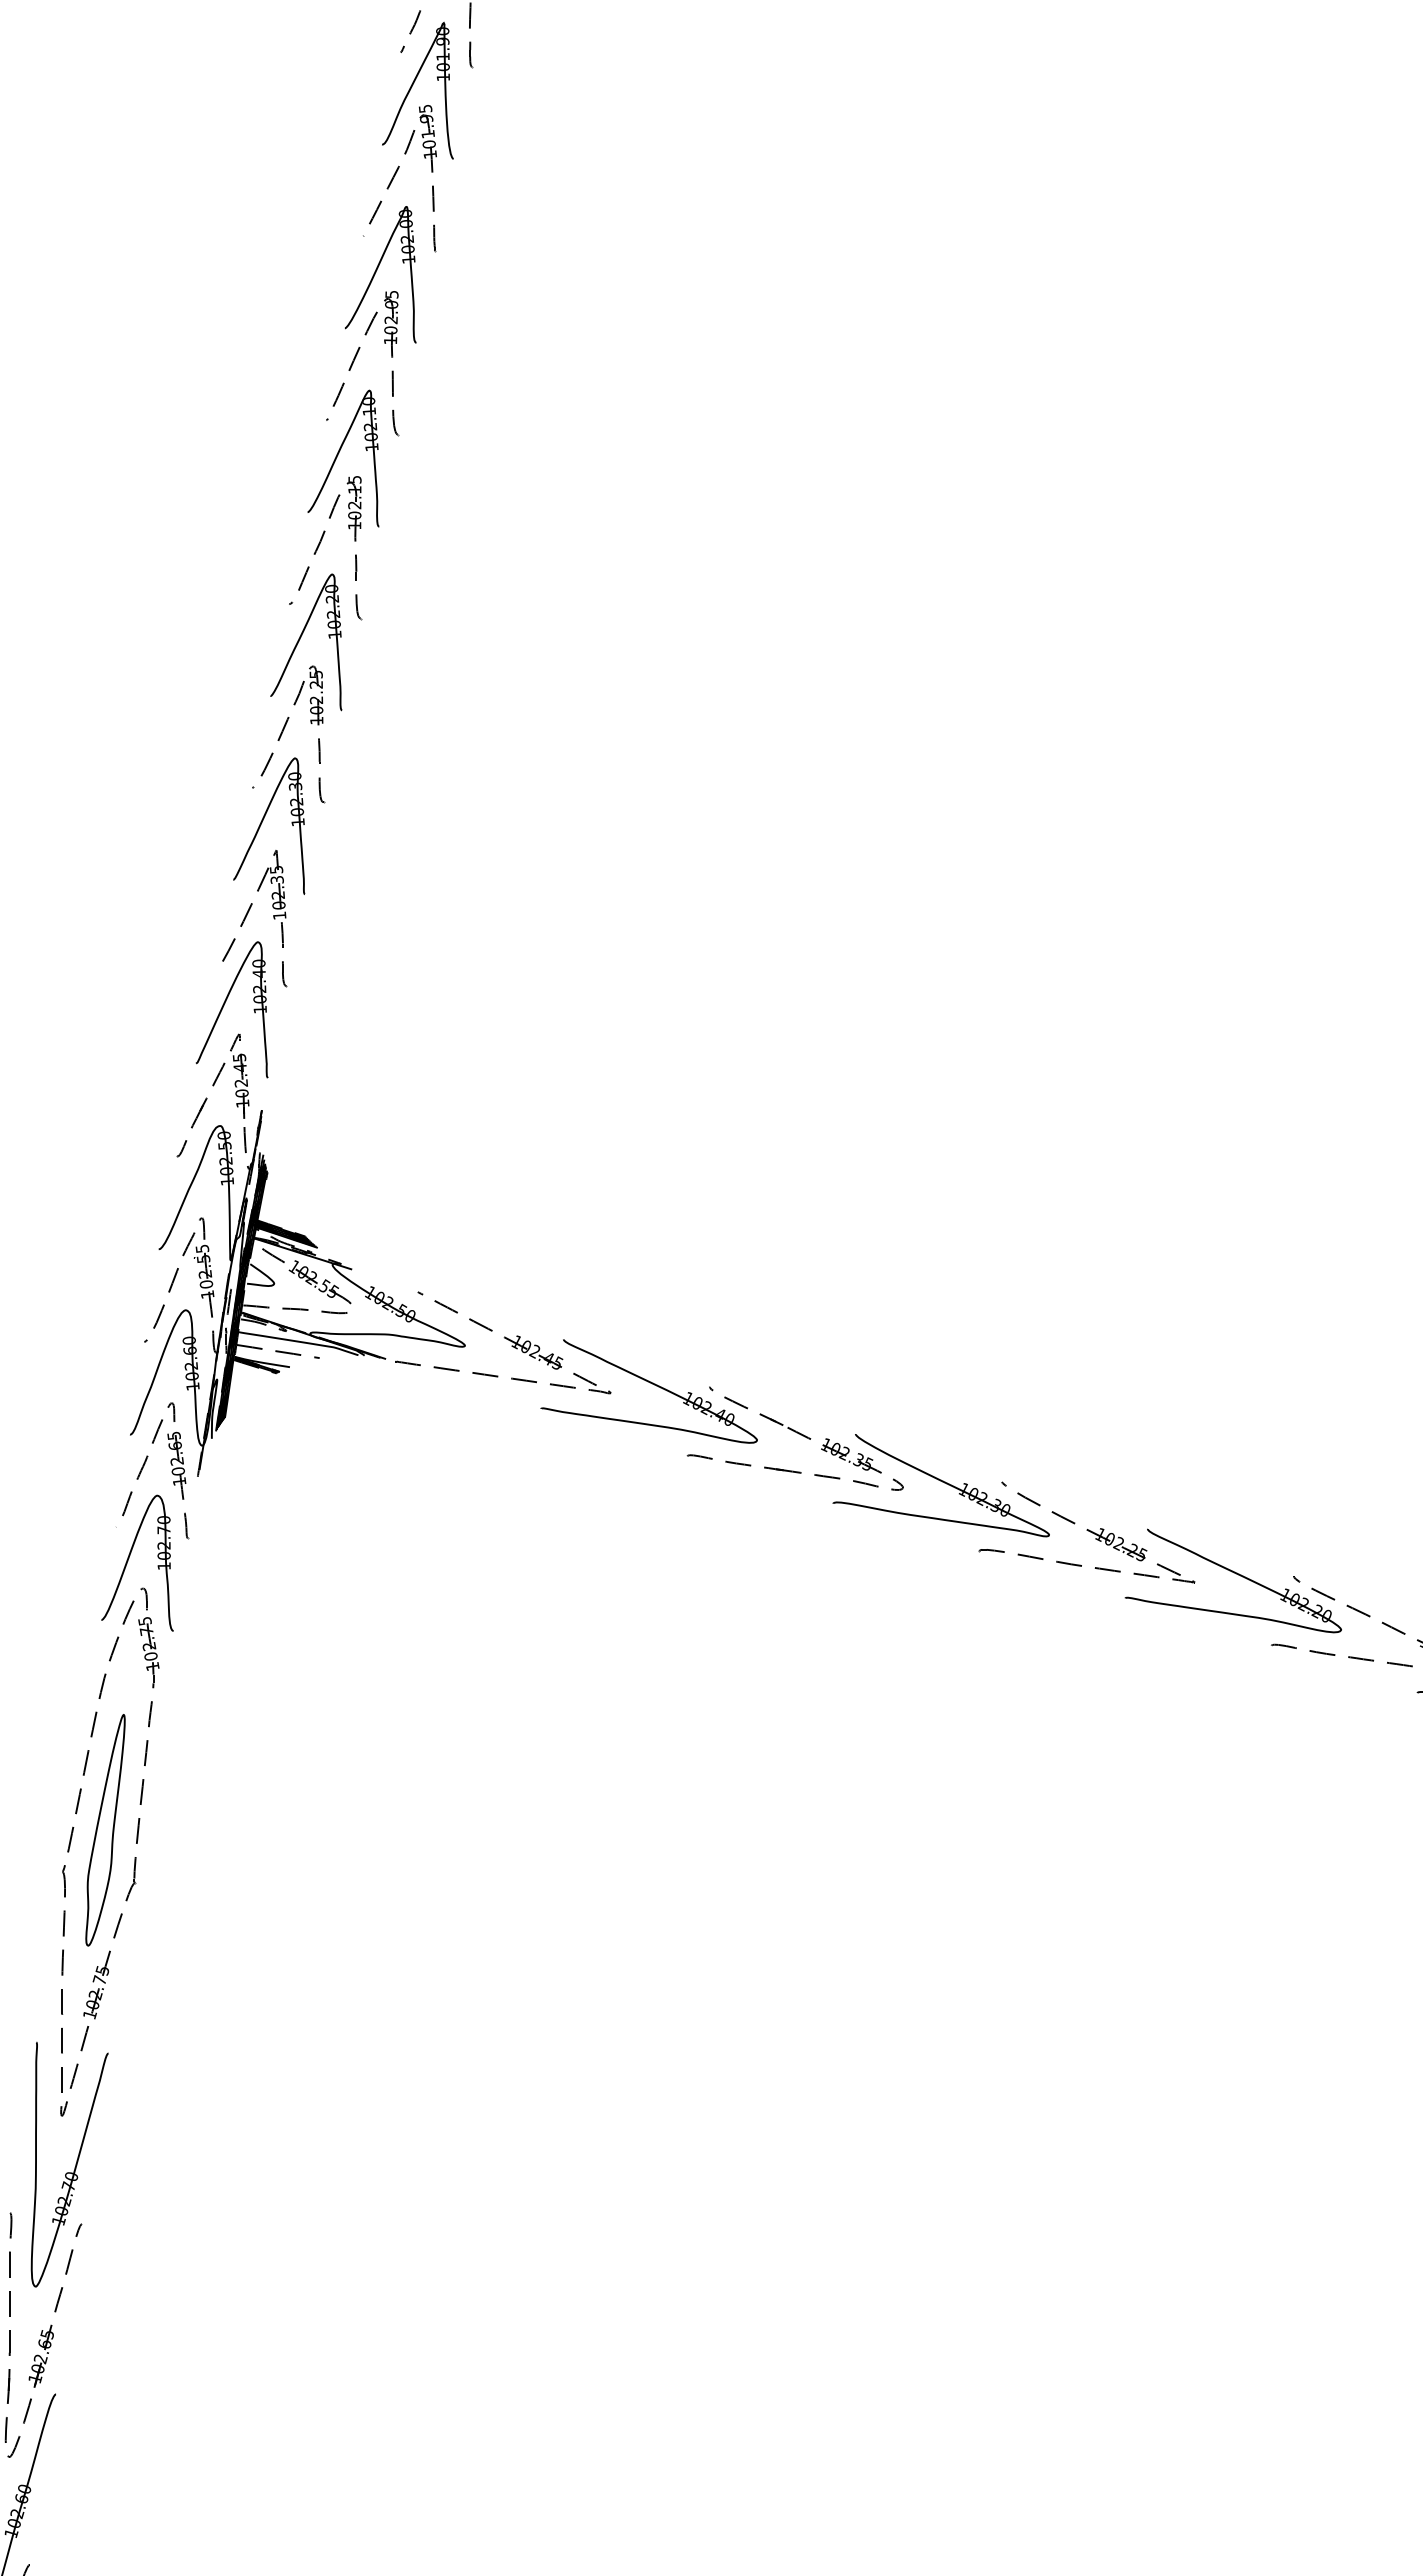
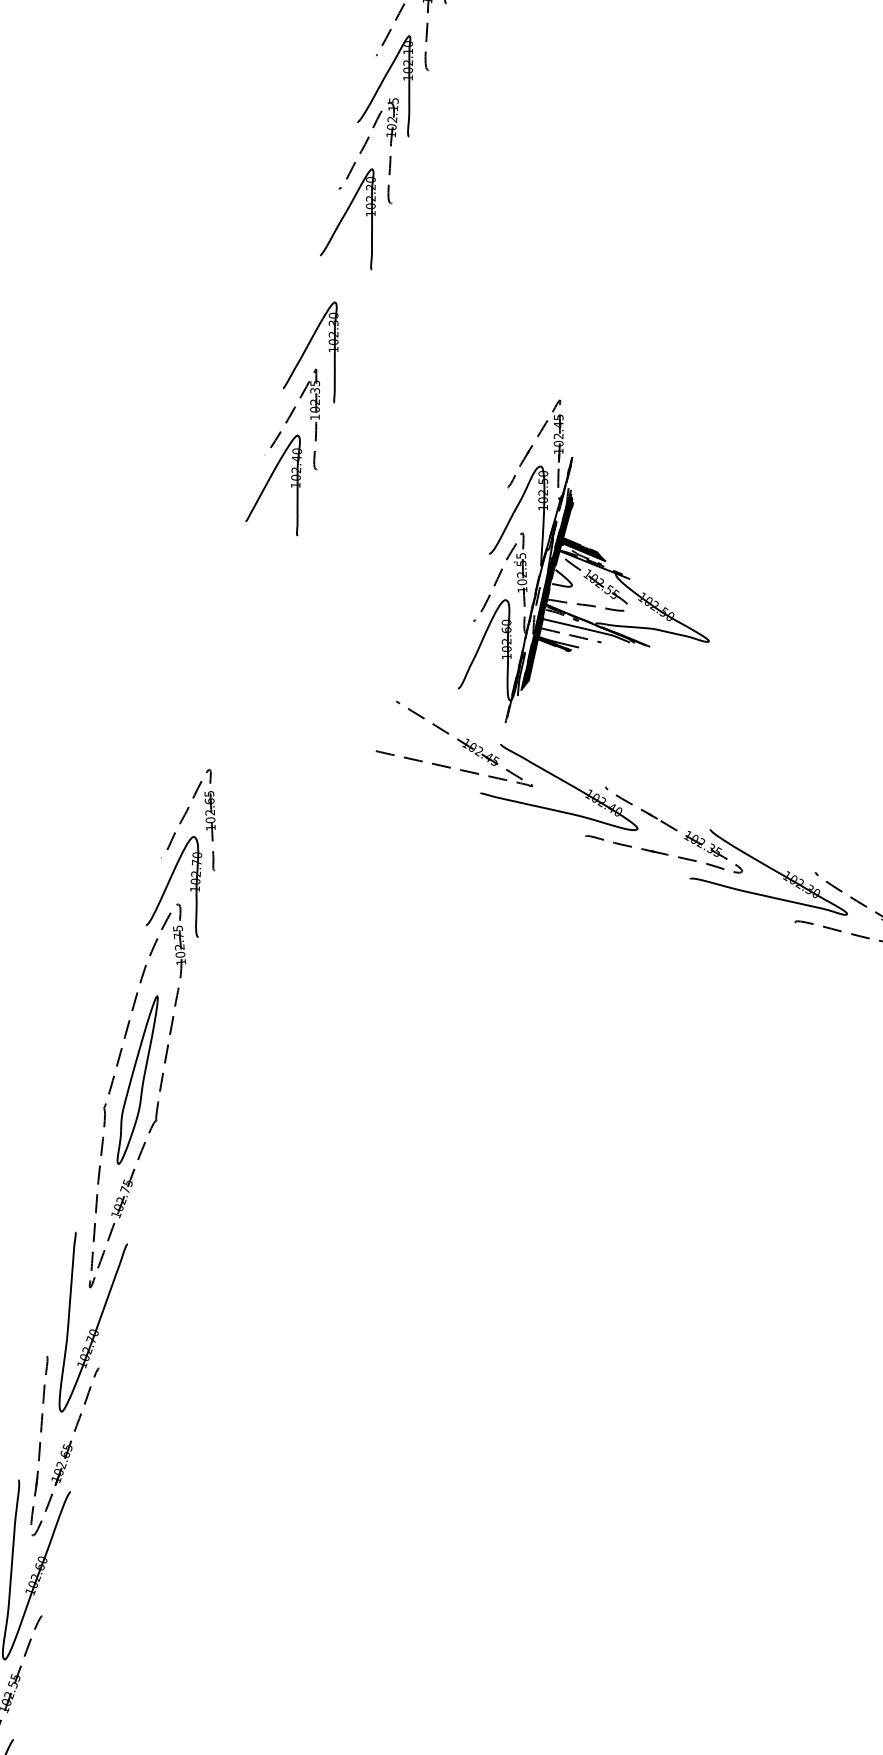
part: (288, 734) -> (331, 284), removed
part: (297, 1254) -> (590, 565), moved

